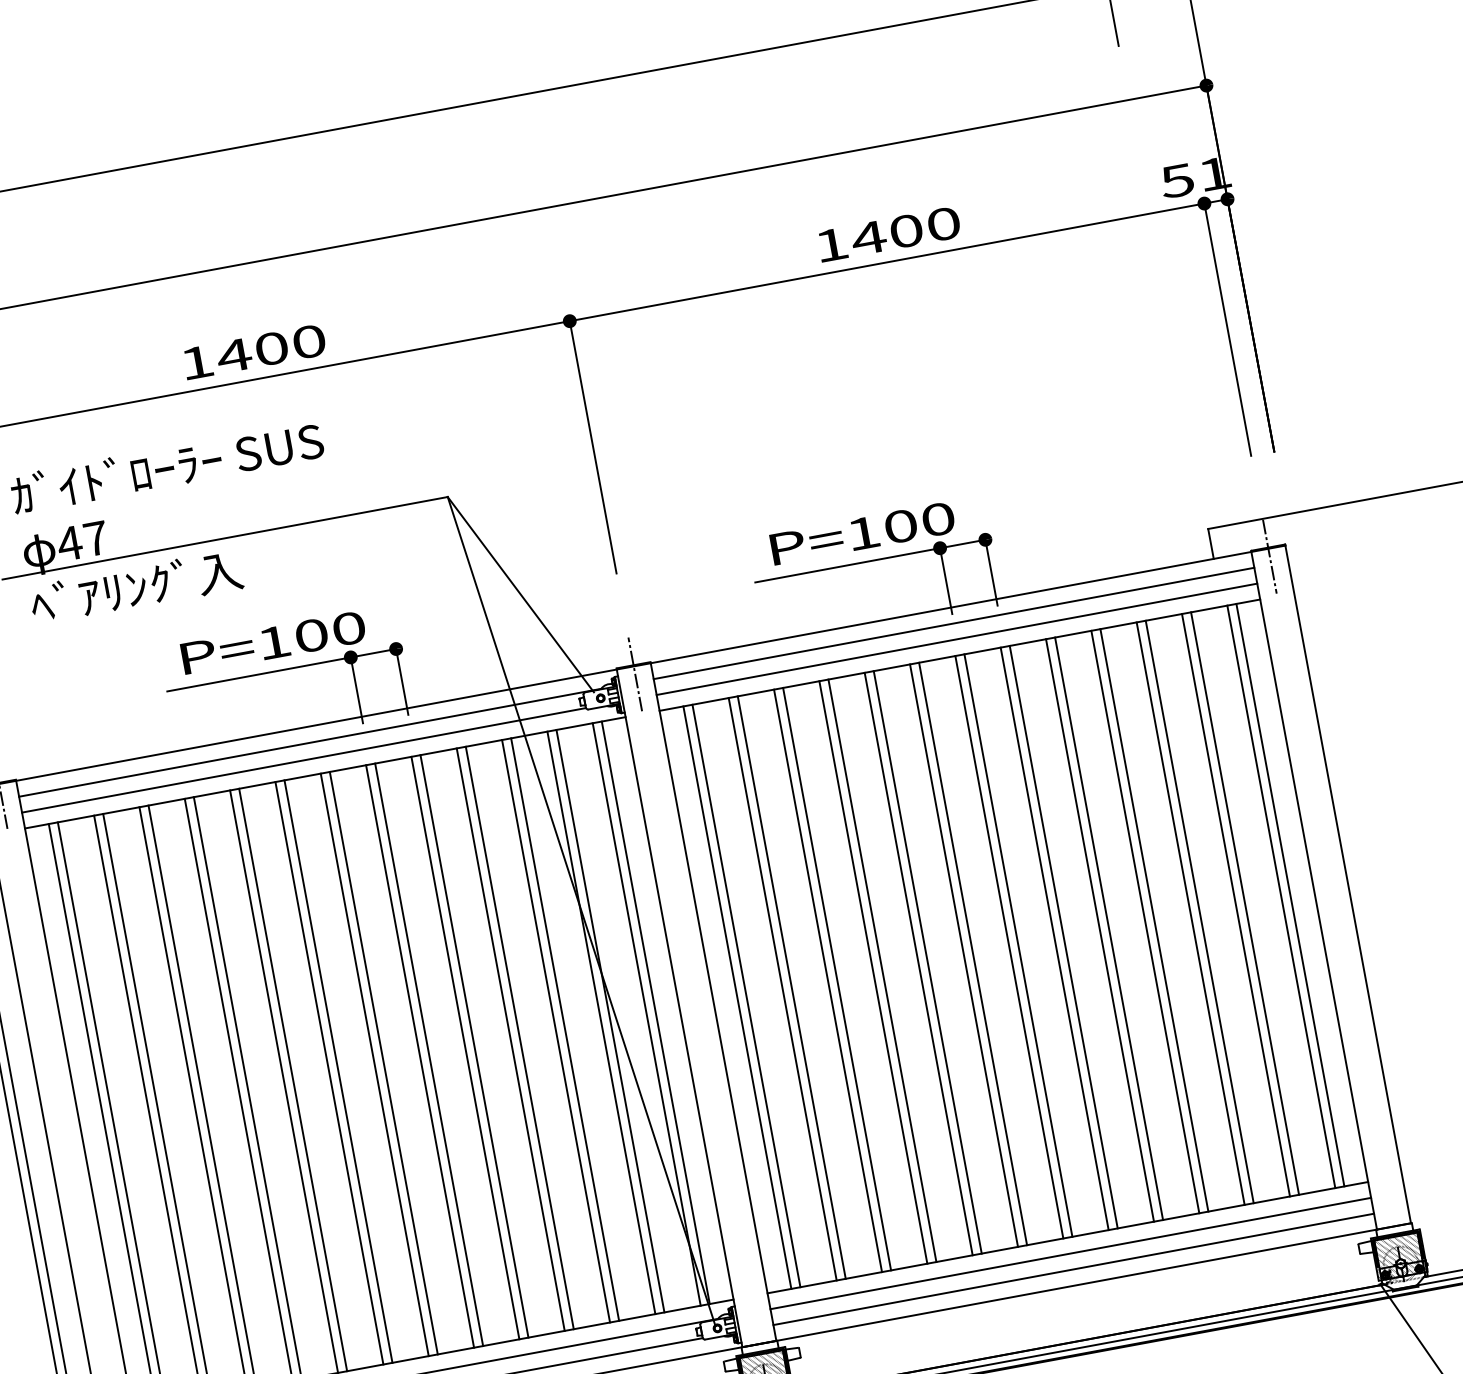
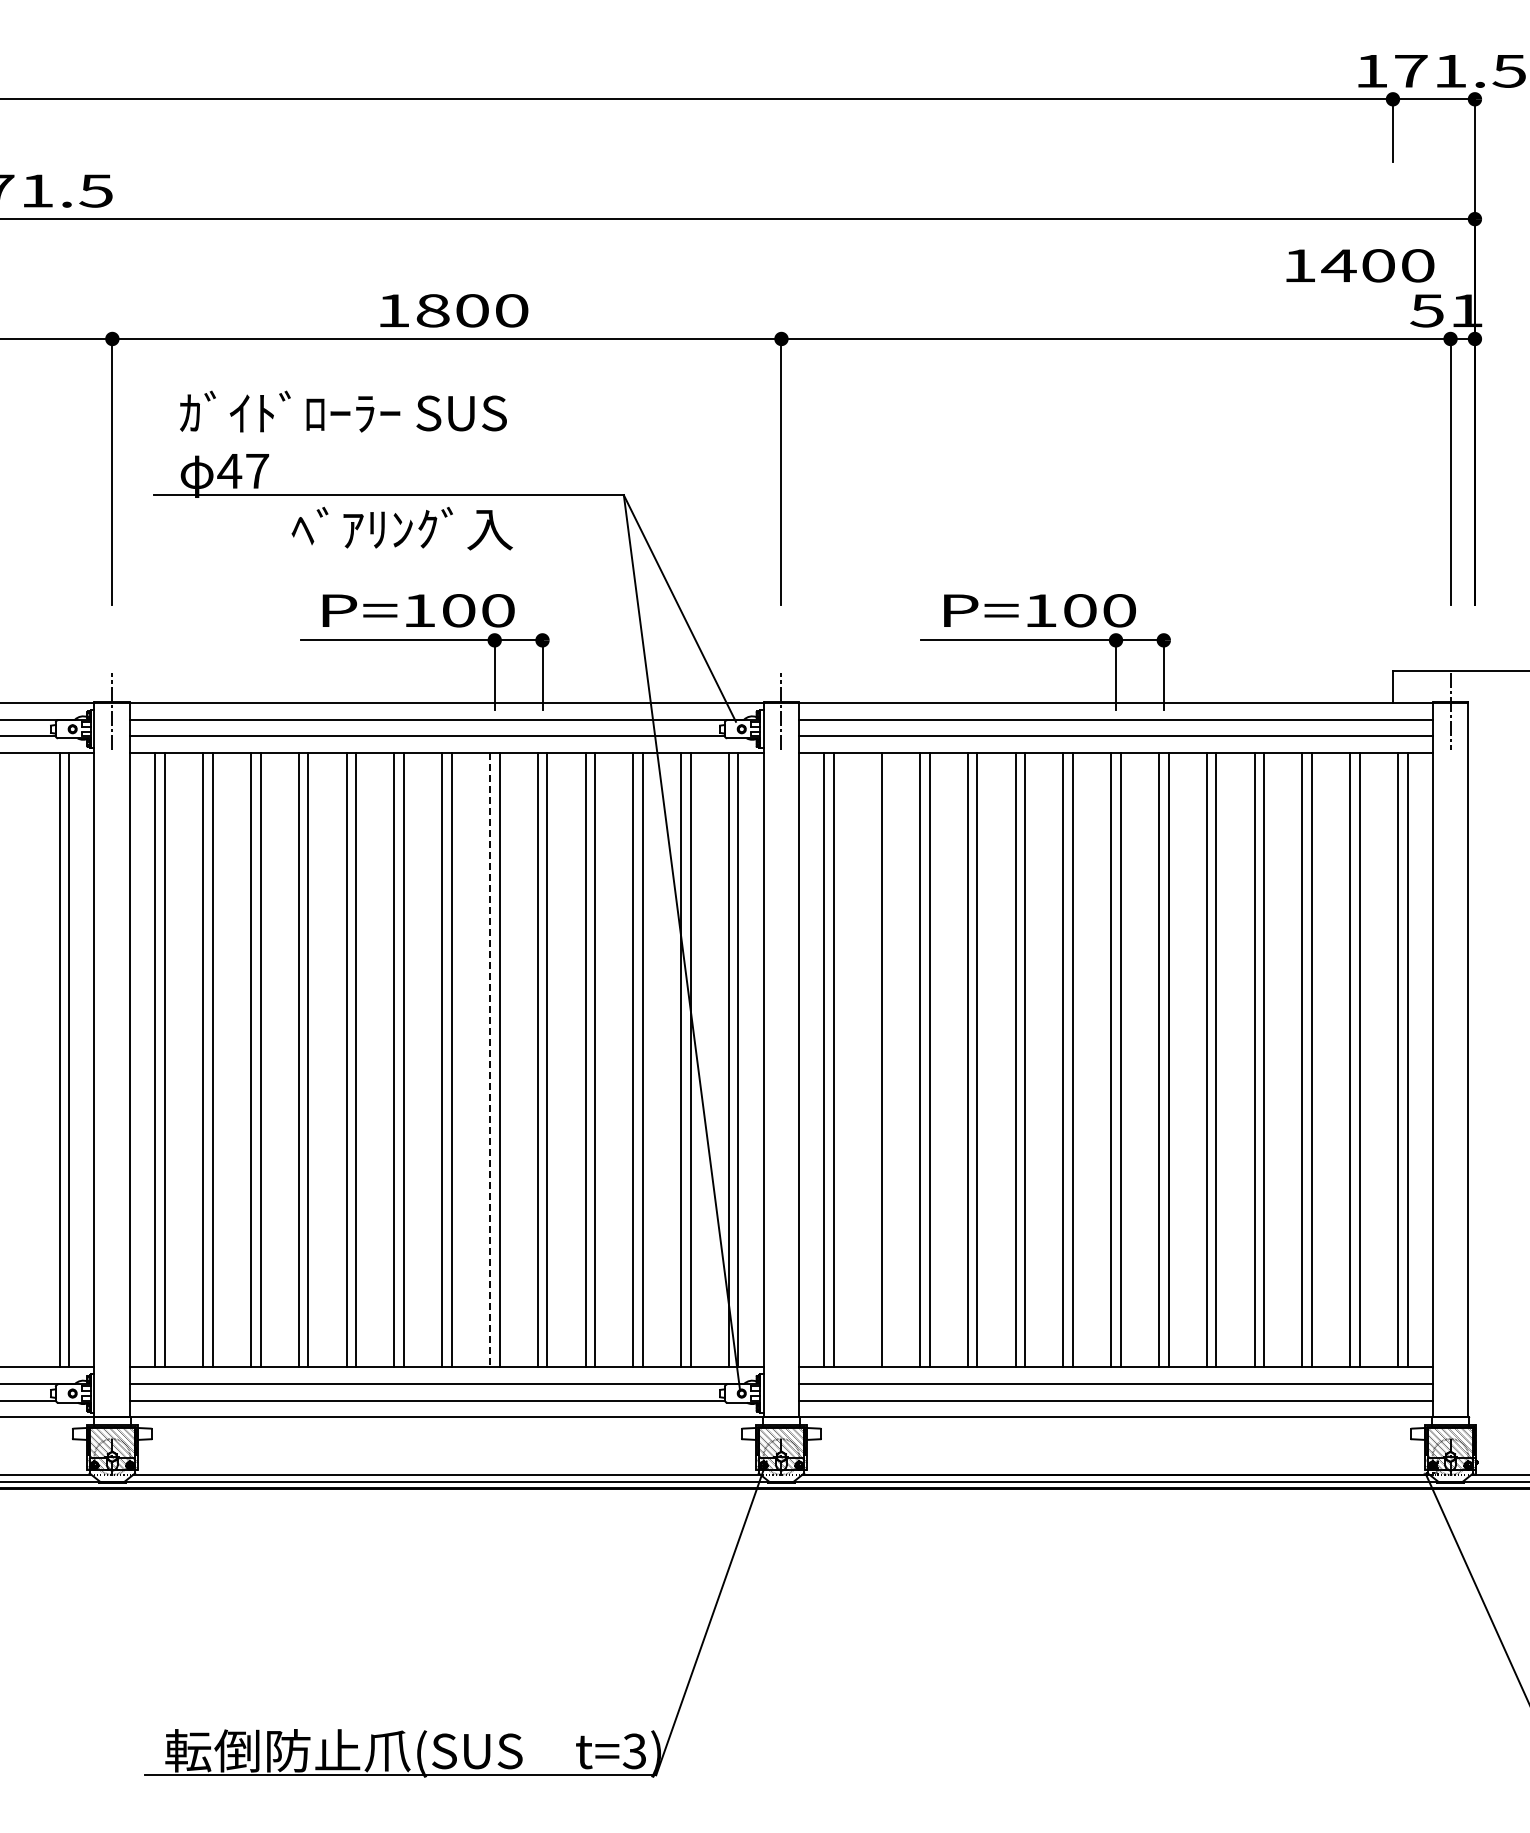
text: (889, 234) -> (1360, 265), moved
text: (233, 355) -> (432, 310), 1400 -> 1800
text: (135, 587) -> (401, 528), moved
line: (782, 989) -> (872, 1060), removed
line: (419, 1056) -> (489, 1060), solid -> dashed

